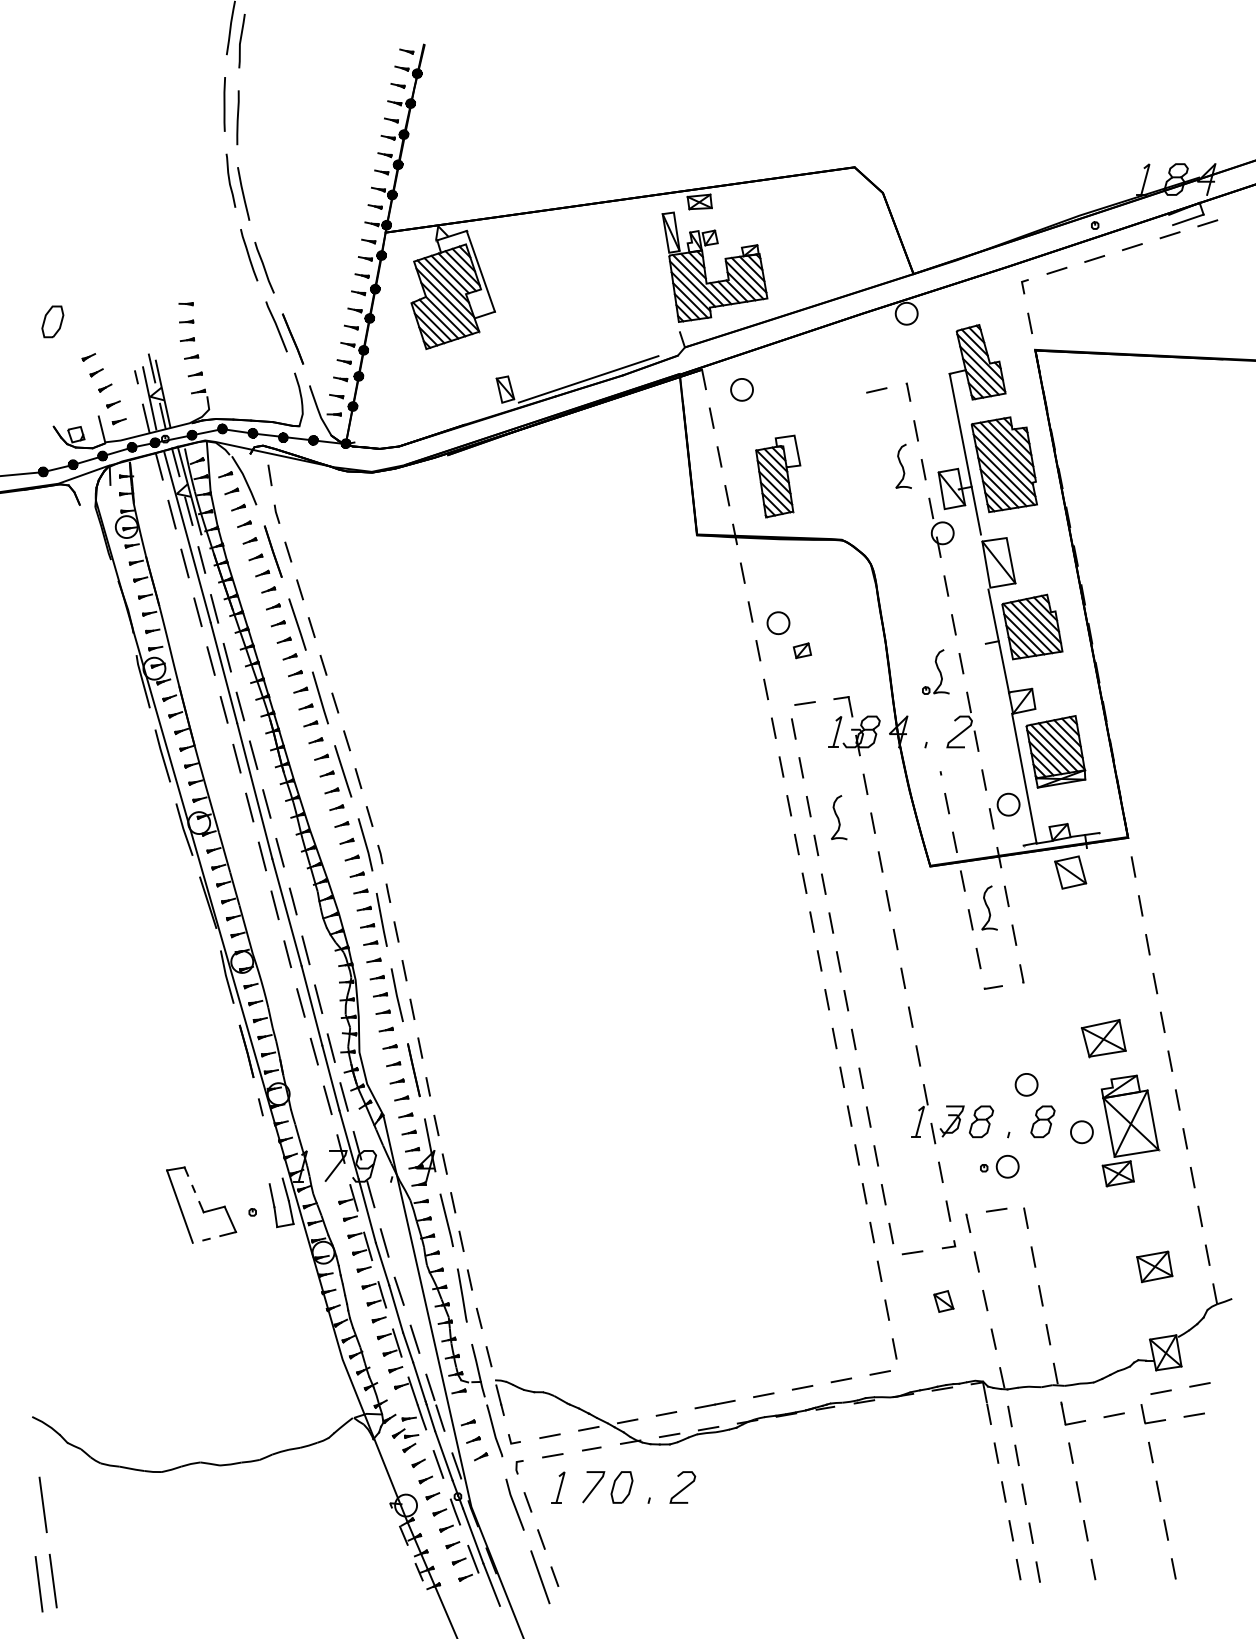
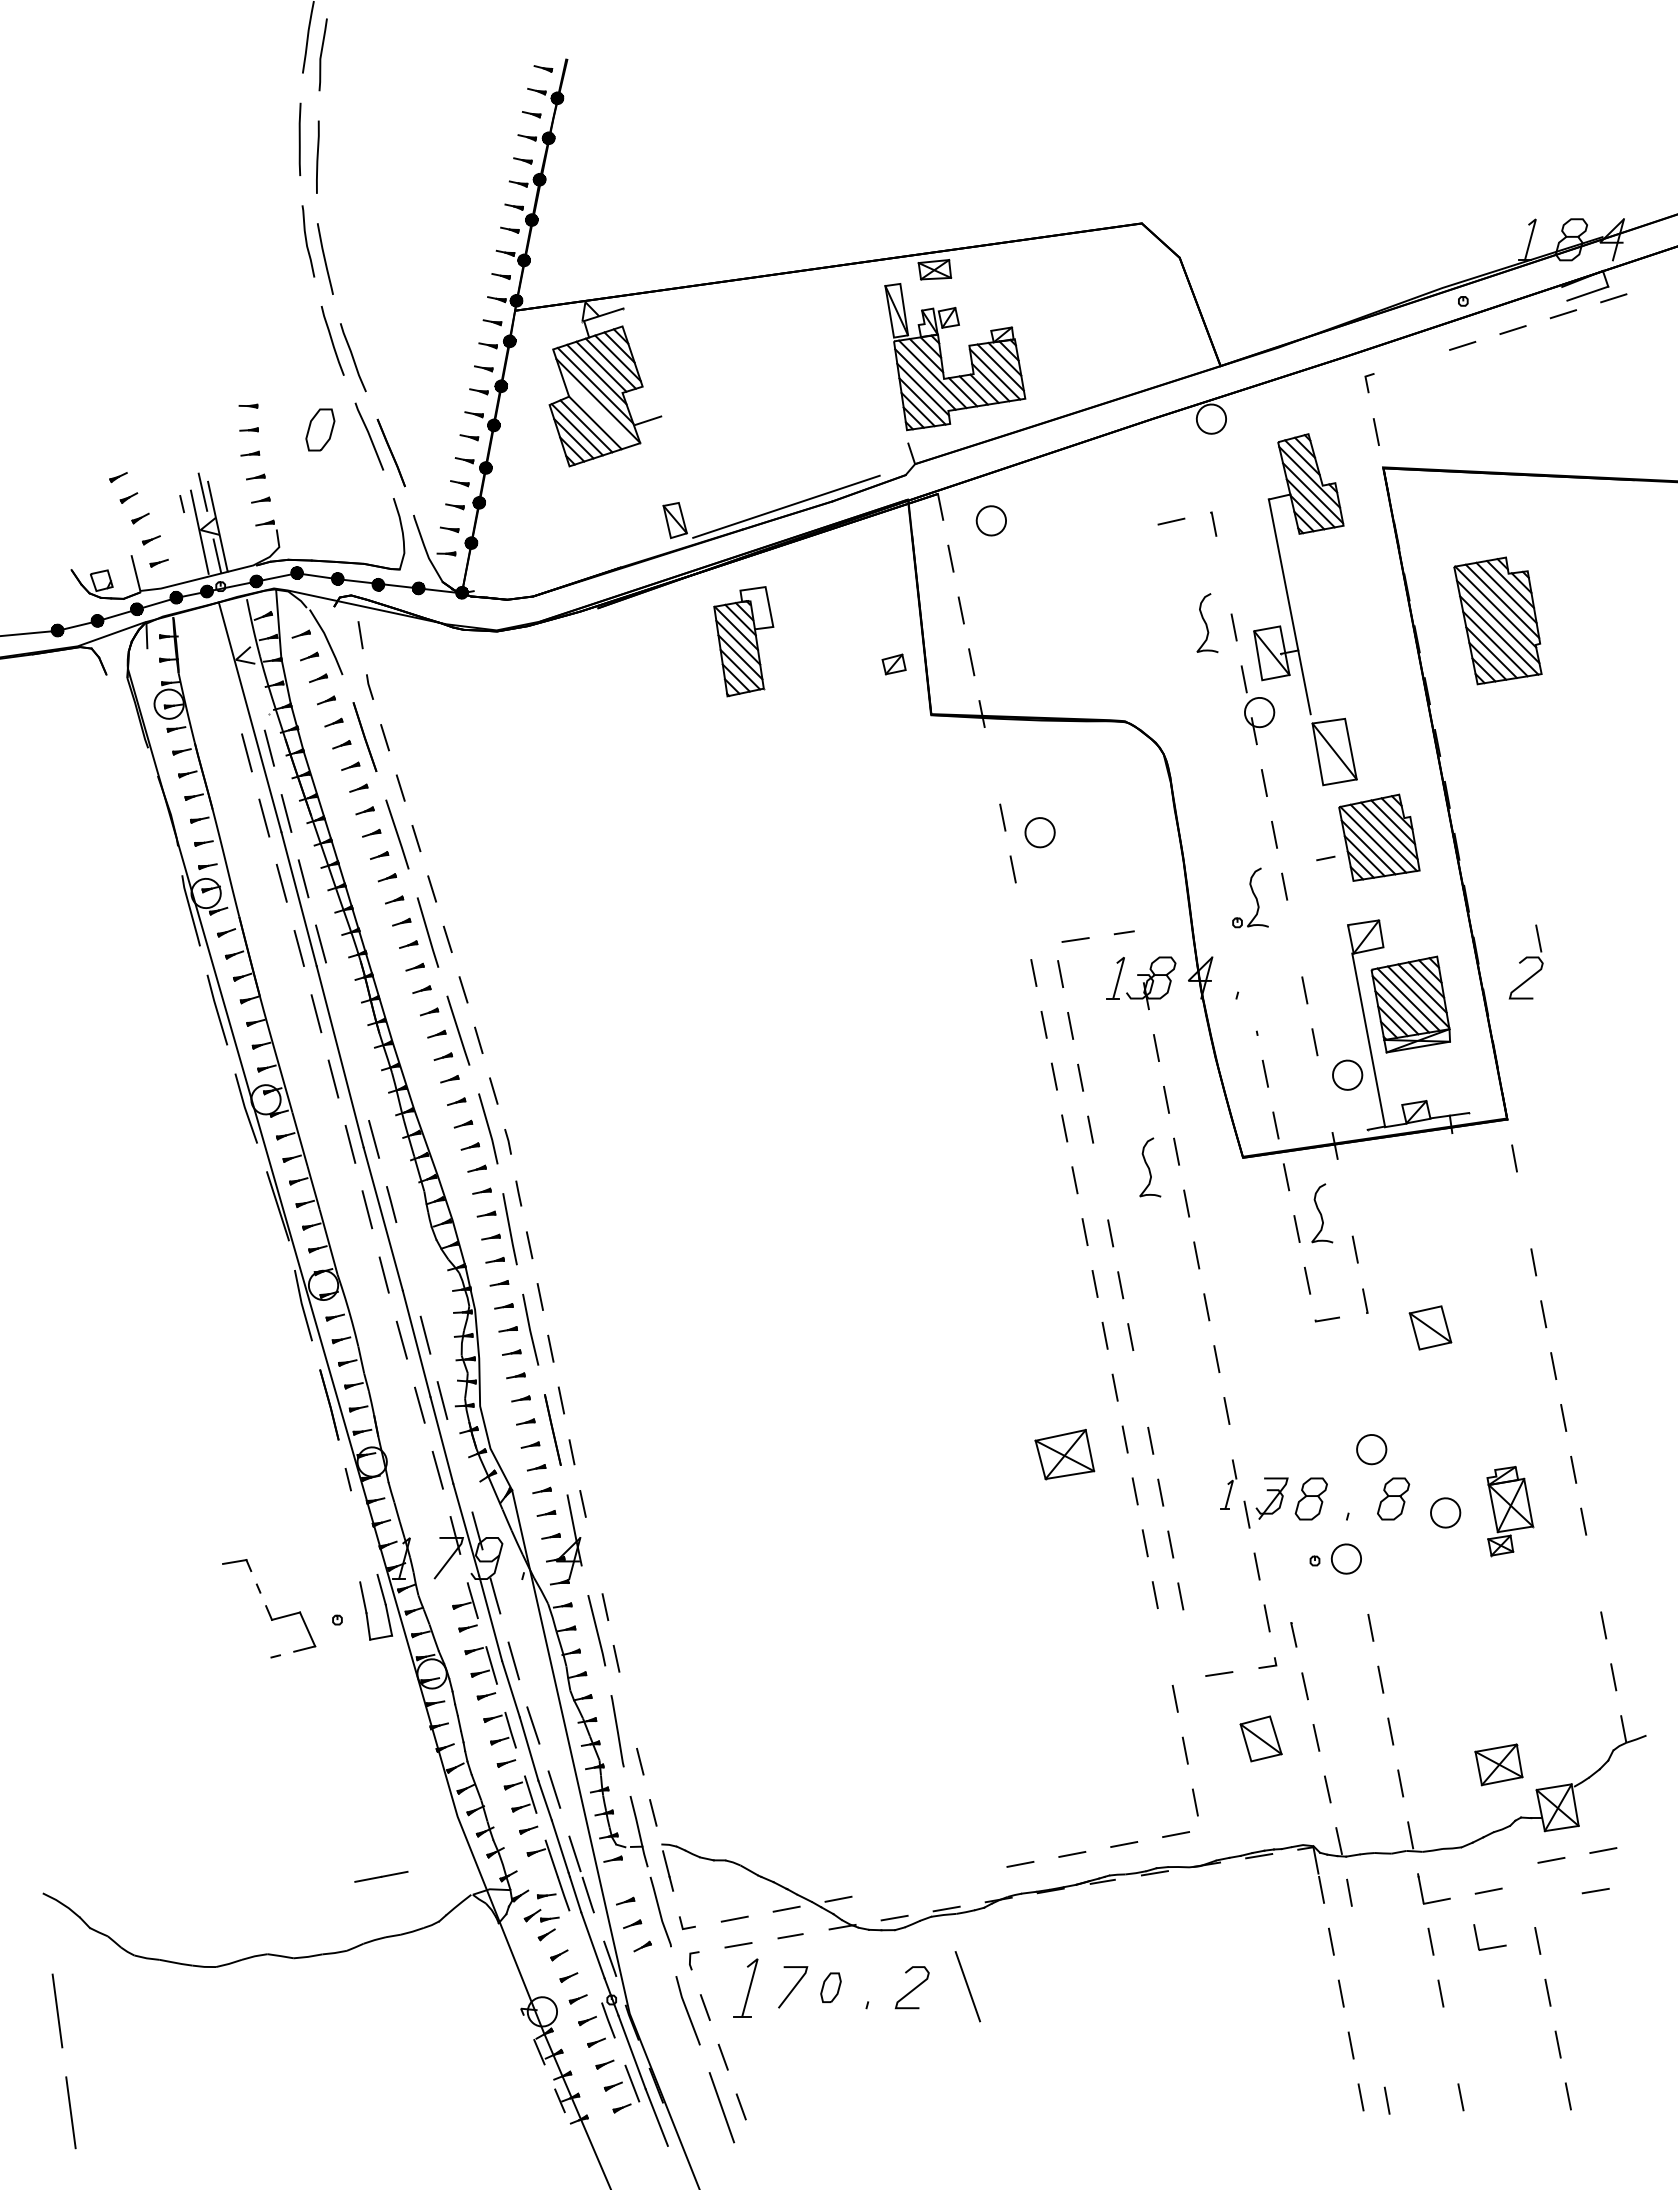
line: (1056, 270) -> (1411, 361), removed
line: (480, 271) -> (642, 362), removed
line: (446, 308) -> (596, 411), removed
part: (52, 321) -> (320, 429), moved
line: (145, 418) -> (194, 558), removed
line: (915, 430) -> (1223, 575), removed
line: (175, 462) -> (234, 617), removed
part: (1004, 464) -> (1497, 620), moved
line: (159, 465) -> (212, 622), removed
part: (778, 476) -> (743, 641), moved
line: (189, 489) -> (252, 654), removed
line: (189, 510) -> (252, 682), removed
line: (171, 514) -> (229, 687), removed
line: (742, 572) -> (992, 765), removed
line: (998, 641) -> (1334, 856), removed
part: (801, 650) -> (893, 664), moved
line: (766, 689) -> (1023, 921), removed
line: (849, 706) -> (1135, 944), removed
part: (959, 719) -> (1525, 961), moved
line: (253, 754) -> (338, 1008), removed
line: (266, 803) -> (356, 1073), removed
curve: (838, 817) -> (1149, 1167), moved
line: (991, 819) -> (1324, 1094), removed
part: (1070, 872) -> (1430, 1327), moved
line: (823, 884) -> (1100, 1181), removed
line: (1006, 896) -> (1344, 1197), removed
line: (1140, 905) -> (1523, 1210), removed
line: (305, 950) -> (408, 1269), removed
part: (1103, 1038) -> (1064, 1454), moved
line: (853, 1039) -> (1140, 1388), removed
line: (344, 1096) -> (459, 1465), removed
part: (919, 1110) -> (1228, 1484), size x0.7
part: (1130, 1131) -> (1510, 1511), size x0.6
line: (445, 1164) -> (594, 1555), removed
line: (1192, 1177) -> (1593, 1573), removed
line: (180, 1205) -> (240, 1611), removed
line: (996, 1210) -> (1331, 1617), removed
line: (871, 1232) -> (1164, 1646), removed
line: (891, 1233) -> (1190, 1648), removed
part: (1154, 1266) -> (1498, 1764), moved
line: (469, 1280) -> (627, 1710), removed
part: (943, 1301) -> (1260, 1739), size x1.6
line: (715, 1404) -> (381, 1876), moved
line: (666, 1413) -> (890, 1888), removed
part: (1155, 1420) -> (1492, 1946), moved
line: (1016, 1455) -> (1358, 1944), removed
line: (438, 1464) -> (585, 1956), removed
line: (724, 1486) -> (967, 1986), added
part: (558, 1487) -> (745, 1987), size x1.4
part: (621, 1487) -> (830, 1987), size x0.7
line: (1024, 1494) -> (1368, 1996), removed
line: (1085, 1530) -> (1450, 2045), removed
line: (1030, 1533) -> (1377, 2048), removed
line: (38, 1583) -> (51, 2116), removed

